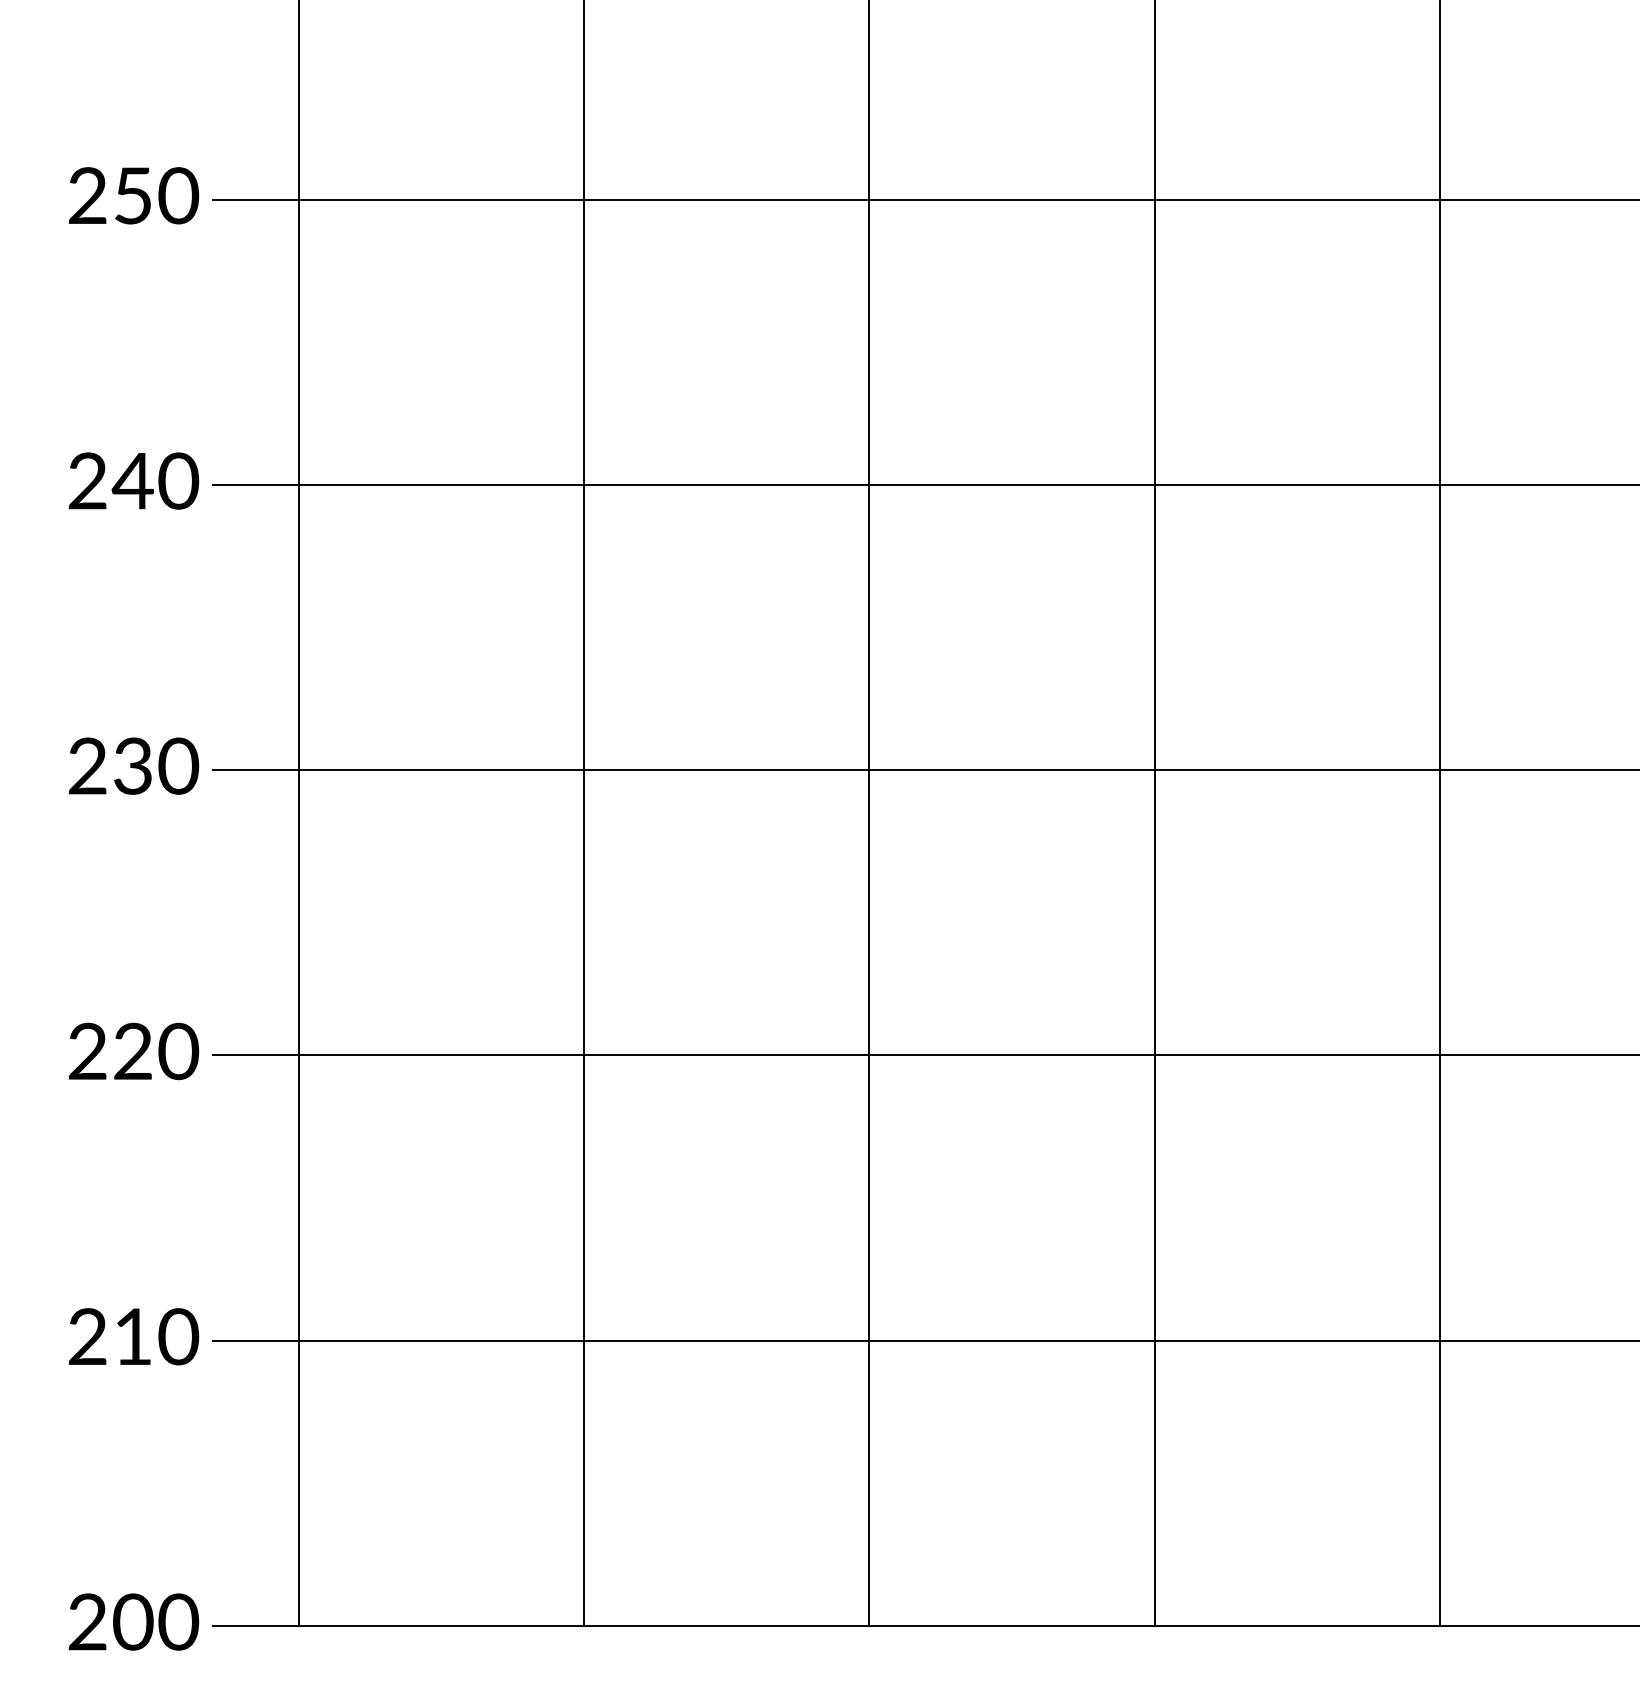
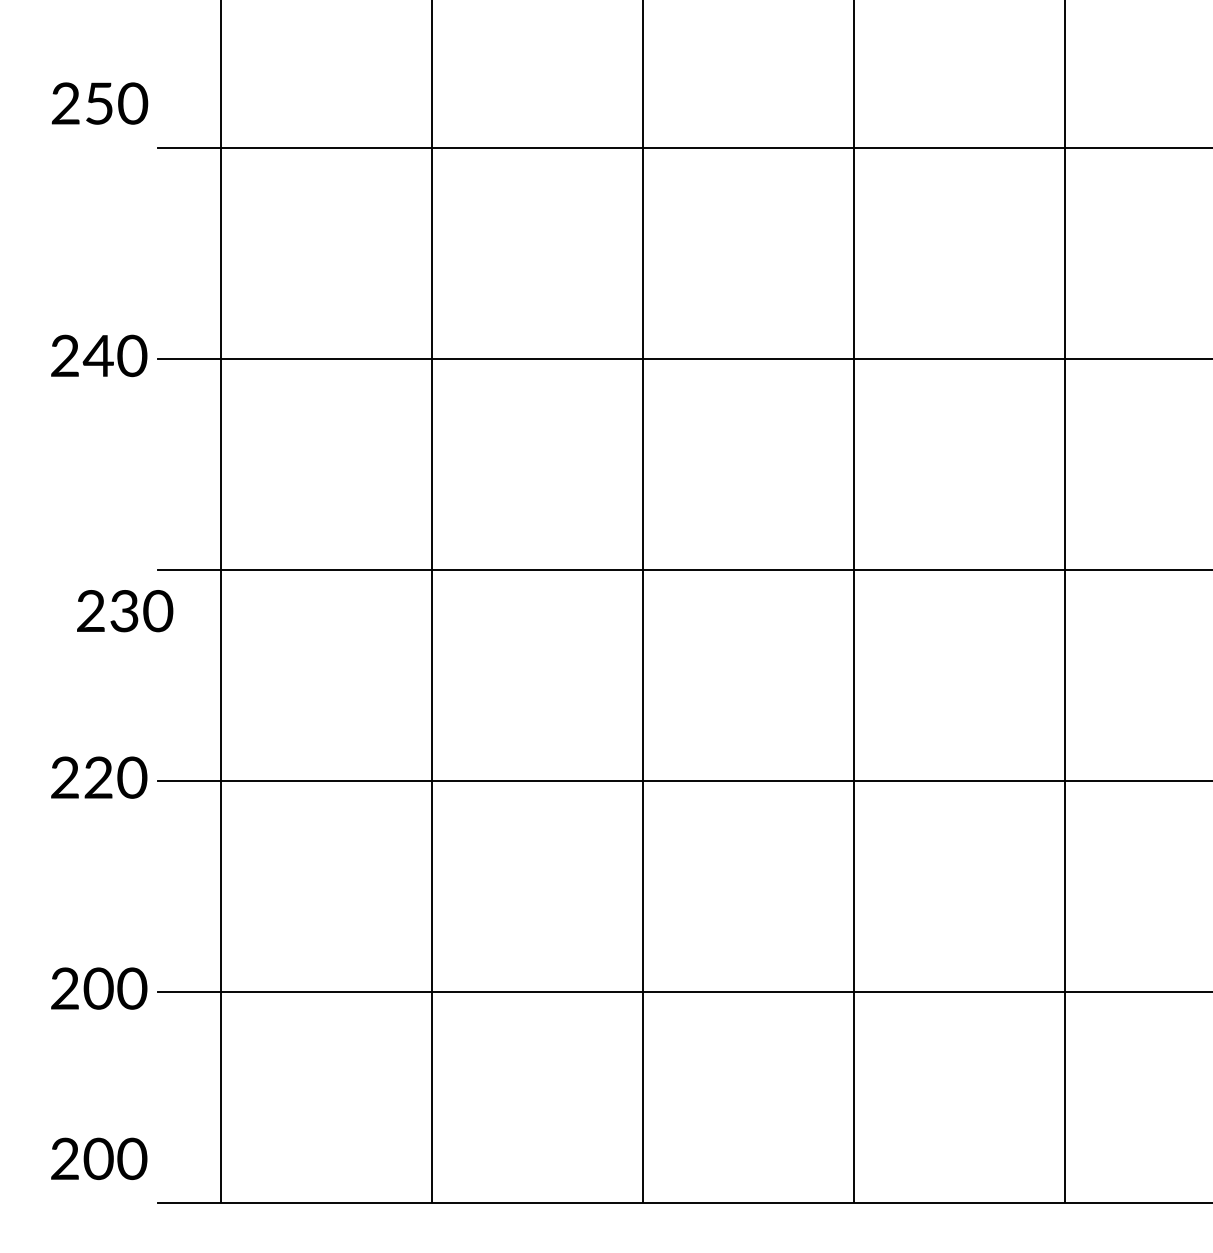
text: (133, 195) -> (99, 103), moved
text: (133, 765) -> (124, 610), moved
text: (133, 1336) -> (98, 988), 210 -> 200
text: (133, 1621) -> (98, 1158), moved

